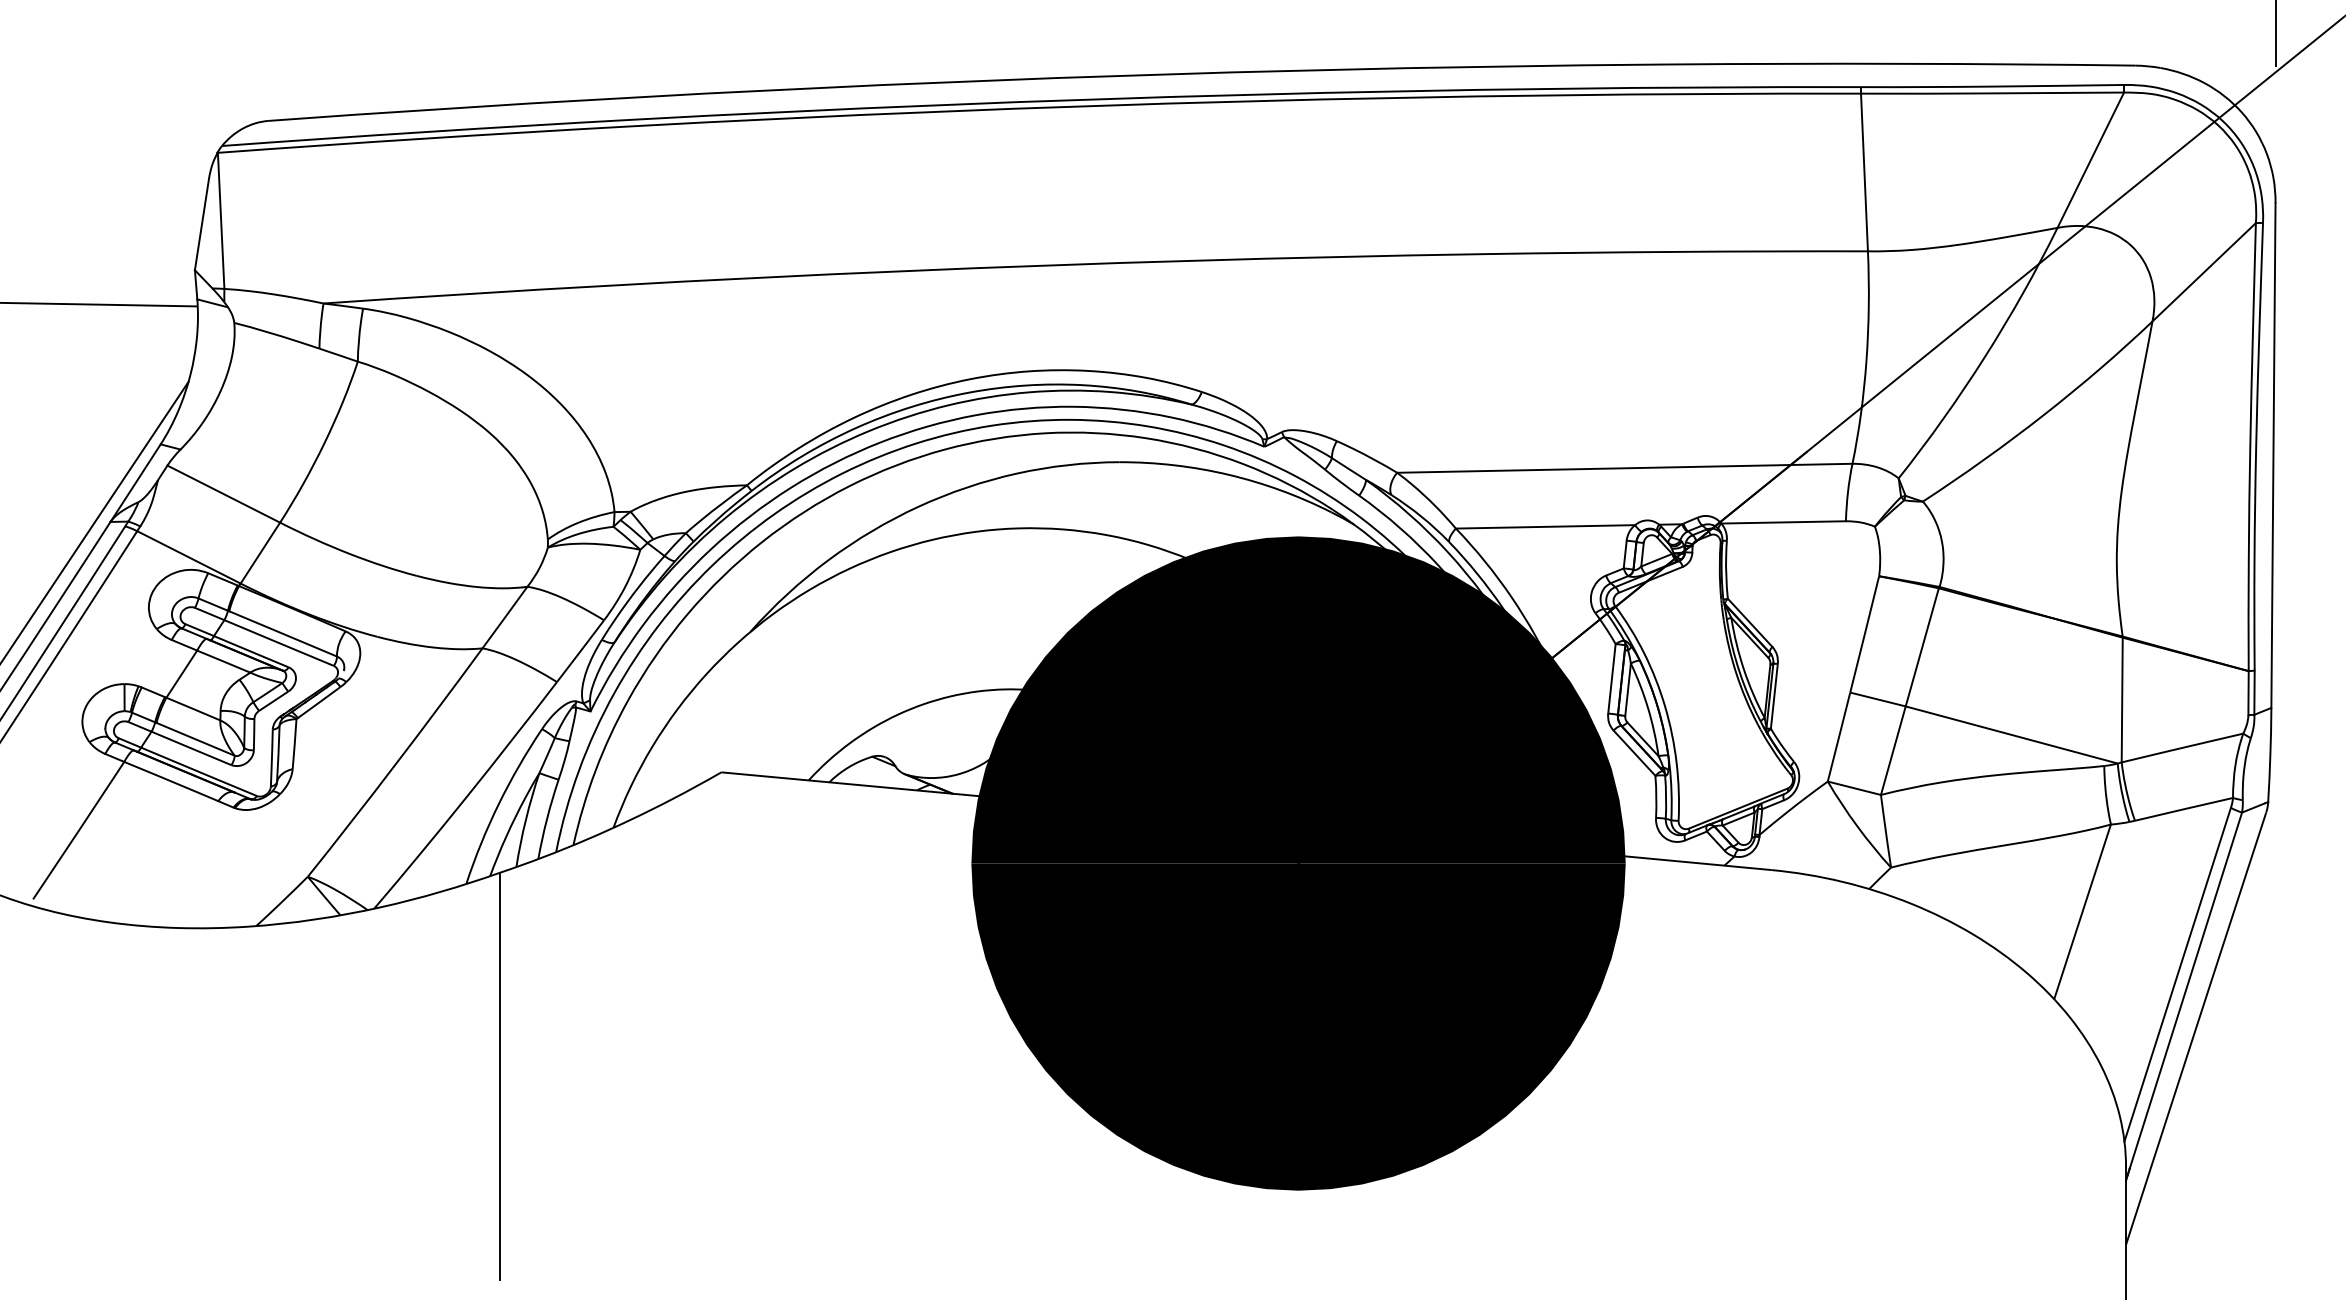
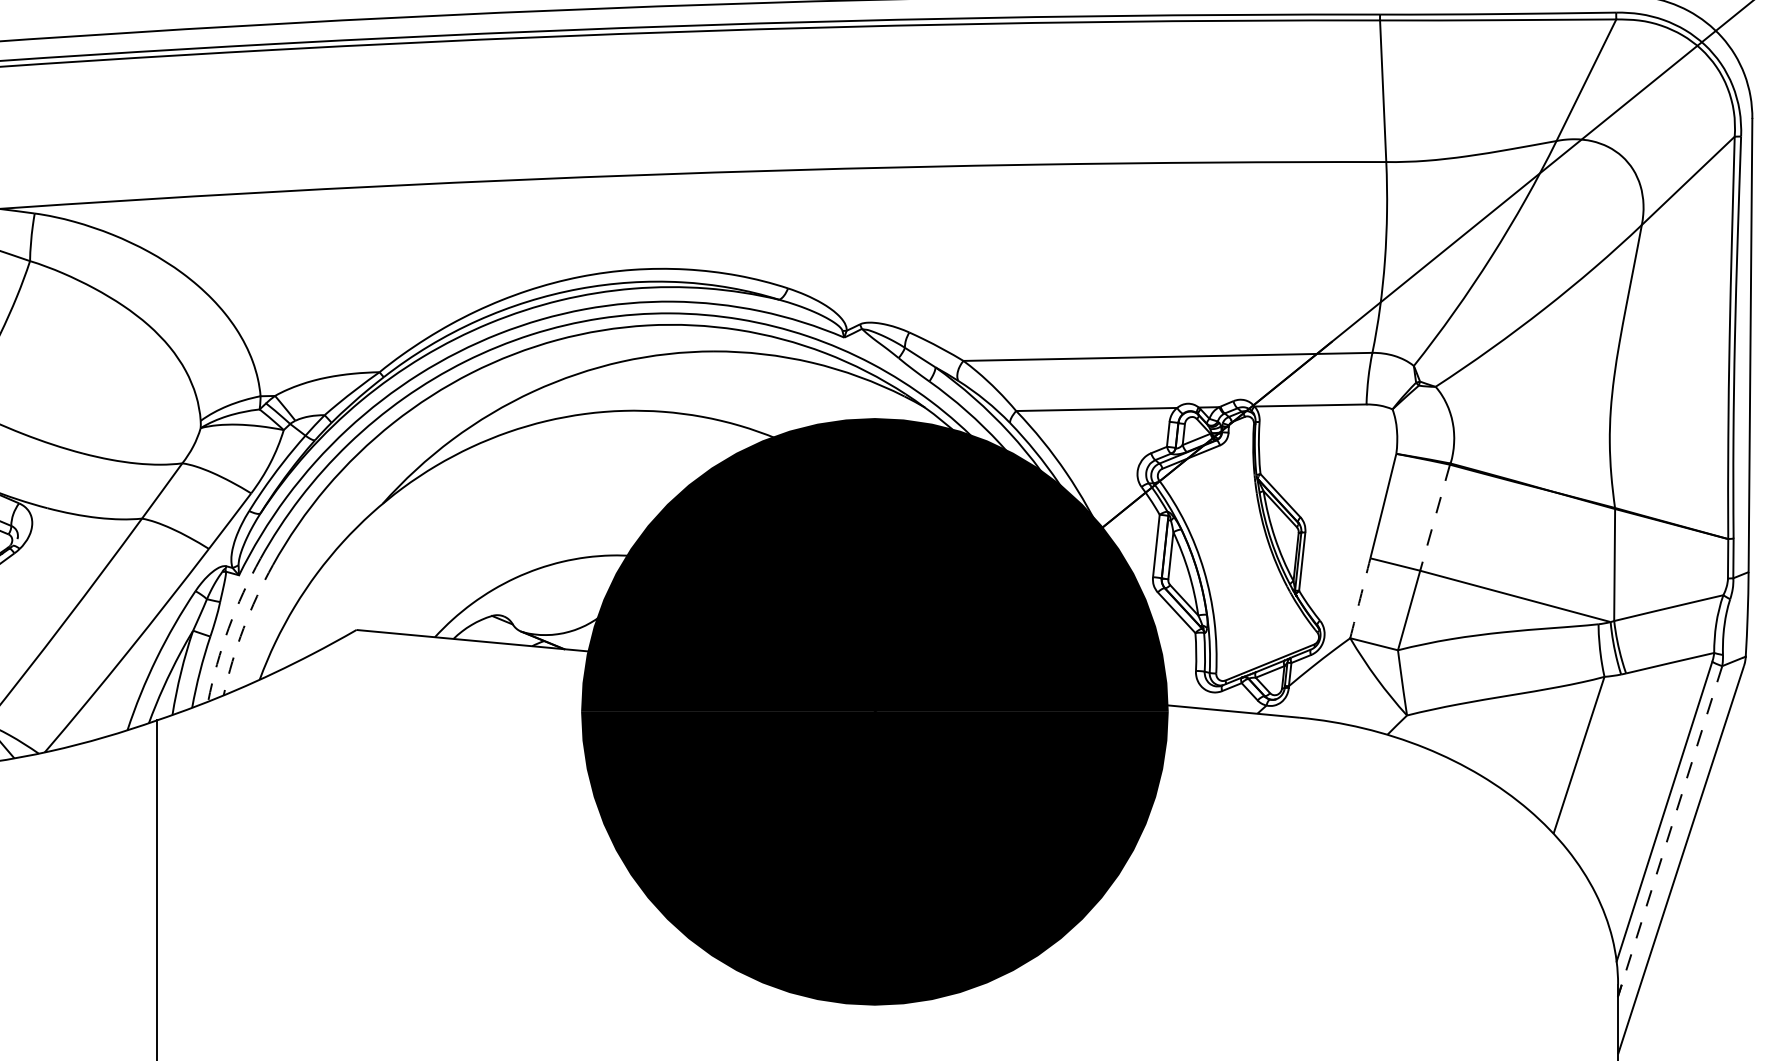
line: (1922, 647) -> (1435, 517), solid -> dashed
arc: (1839, 737) -> (1360, 598), solid -> dashed
arc: (579, 770) -> (229, 628), solid -> dashed
arc: (595, 770) -> (243, 628), solid -> dashed
line: (2185, 990) -> (1671, 825), solid -> dashed

